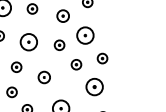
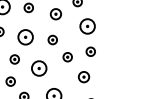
part: (85, 35) -> (87, 26), moved
part: (44, 77) -> (39, 68), size x1.43
part: (95, 87) -> (84, 77), size x0.71

